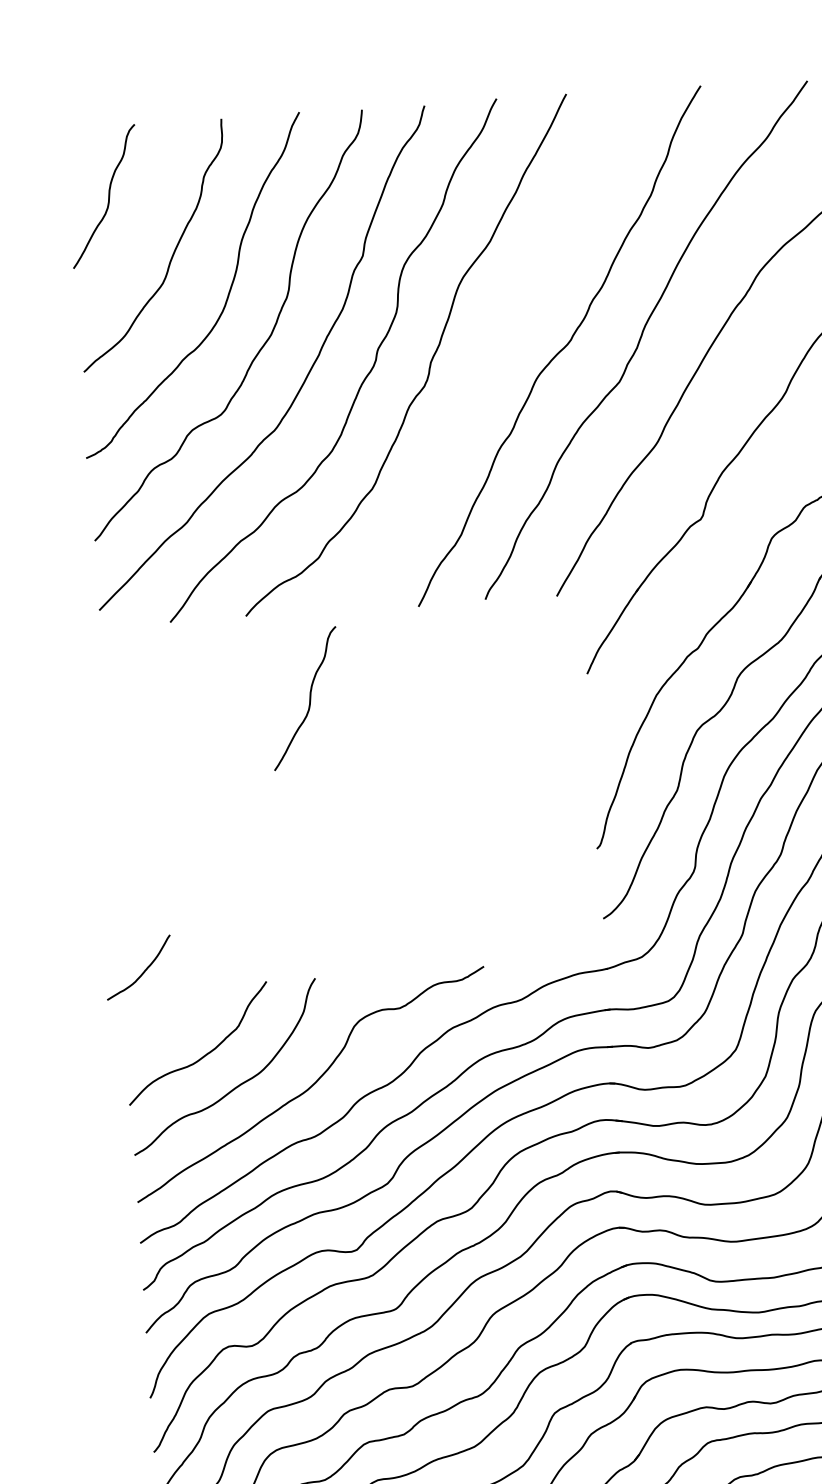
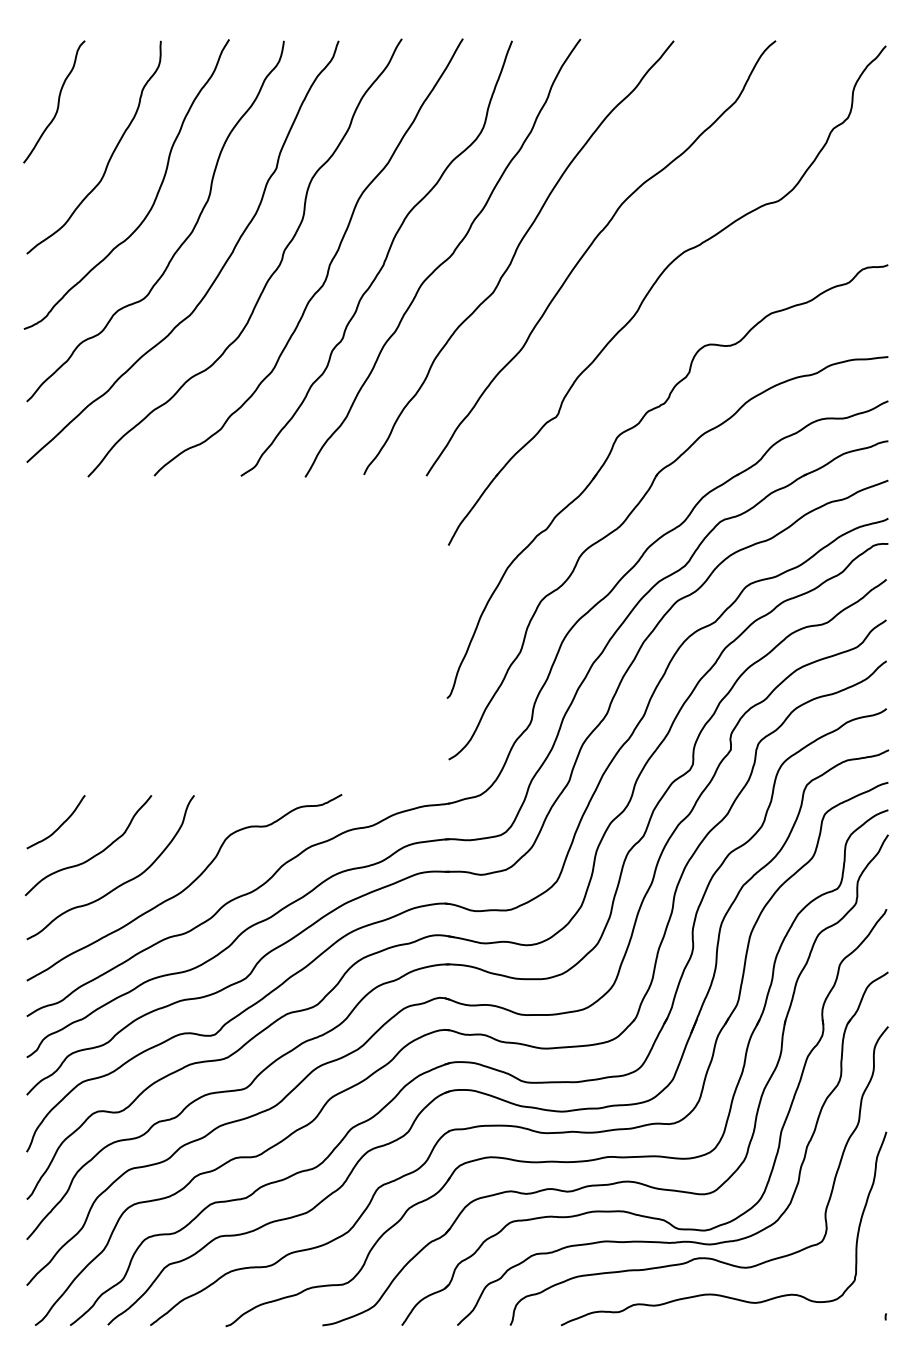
curve: (491, 354) -> (383, 261), added
curve: (308, 698) -> (204, 551), removed
curve: (142, 971) -> (59, 825), moved

